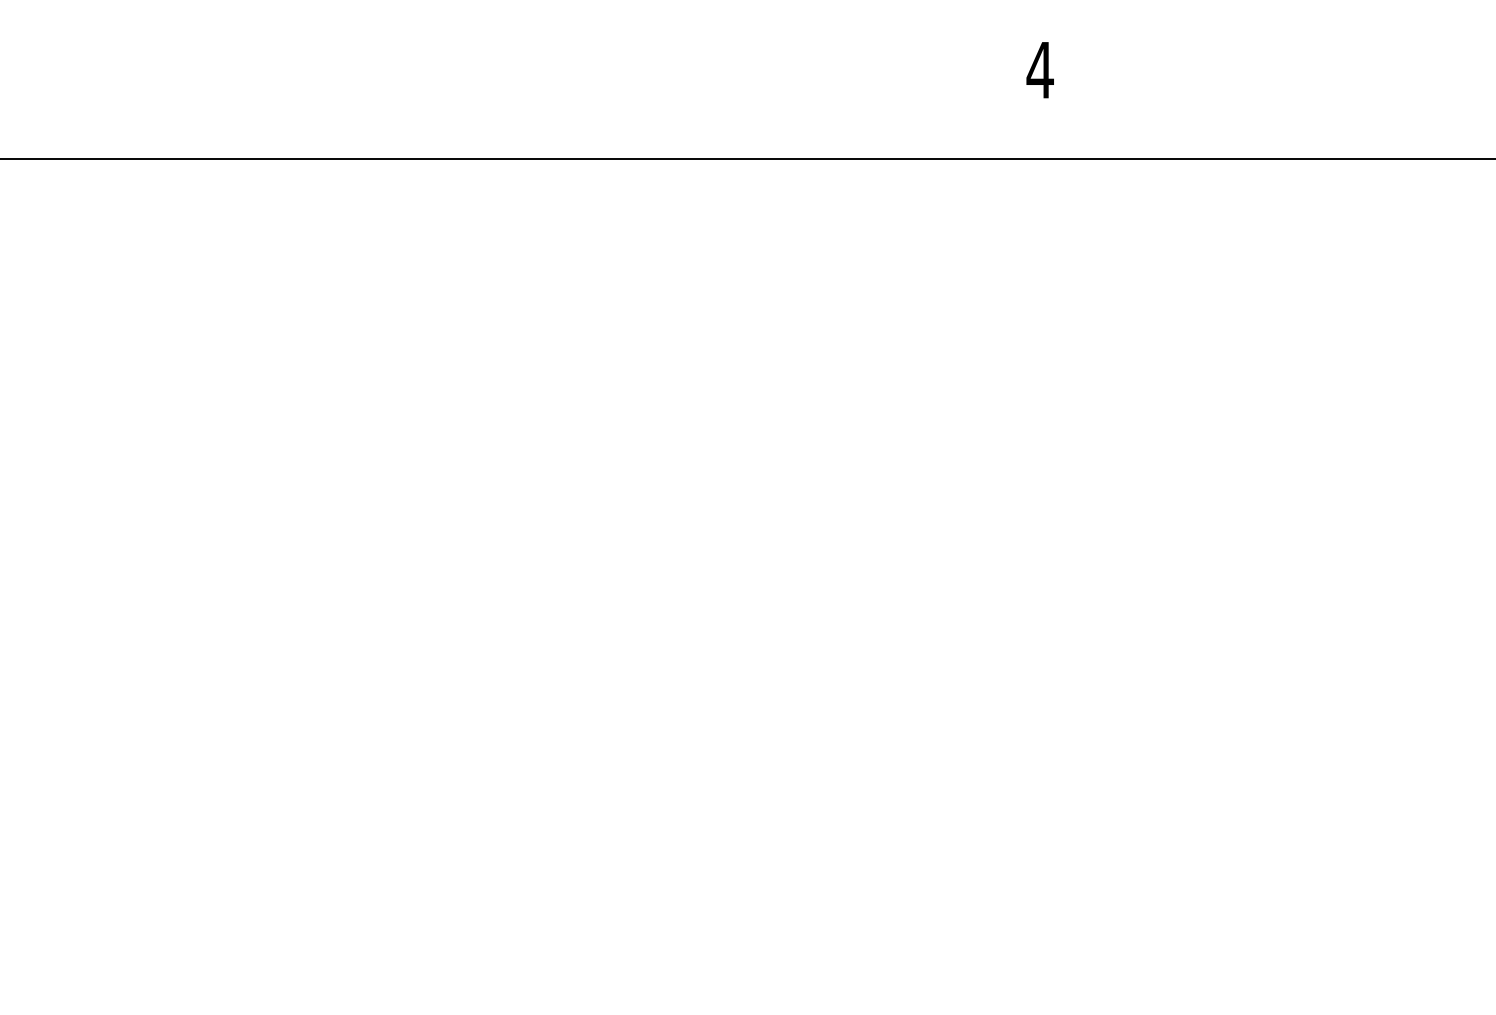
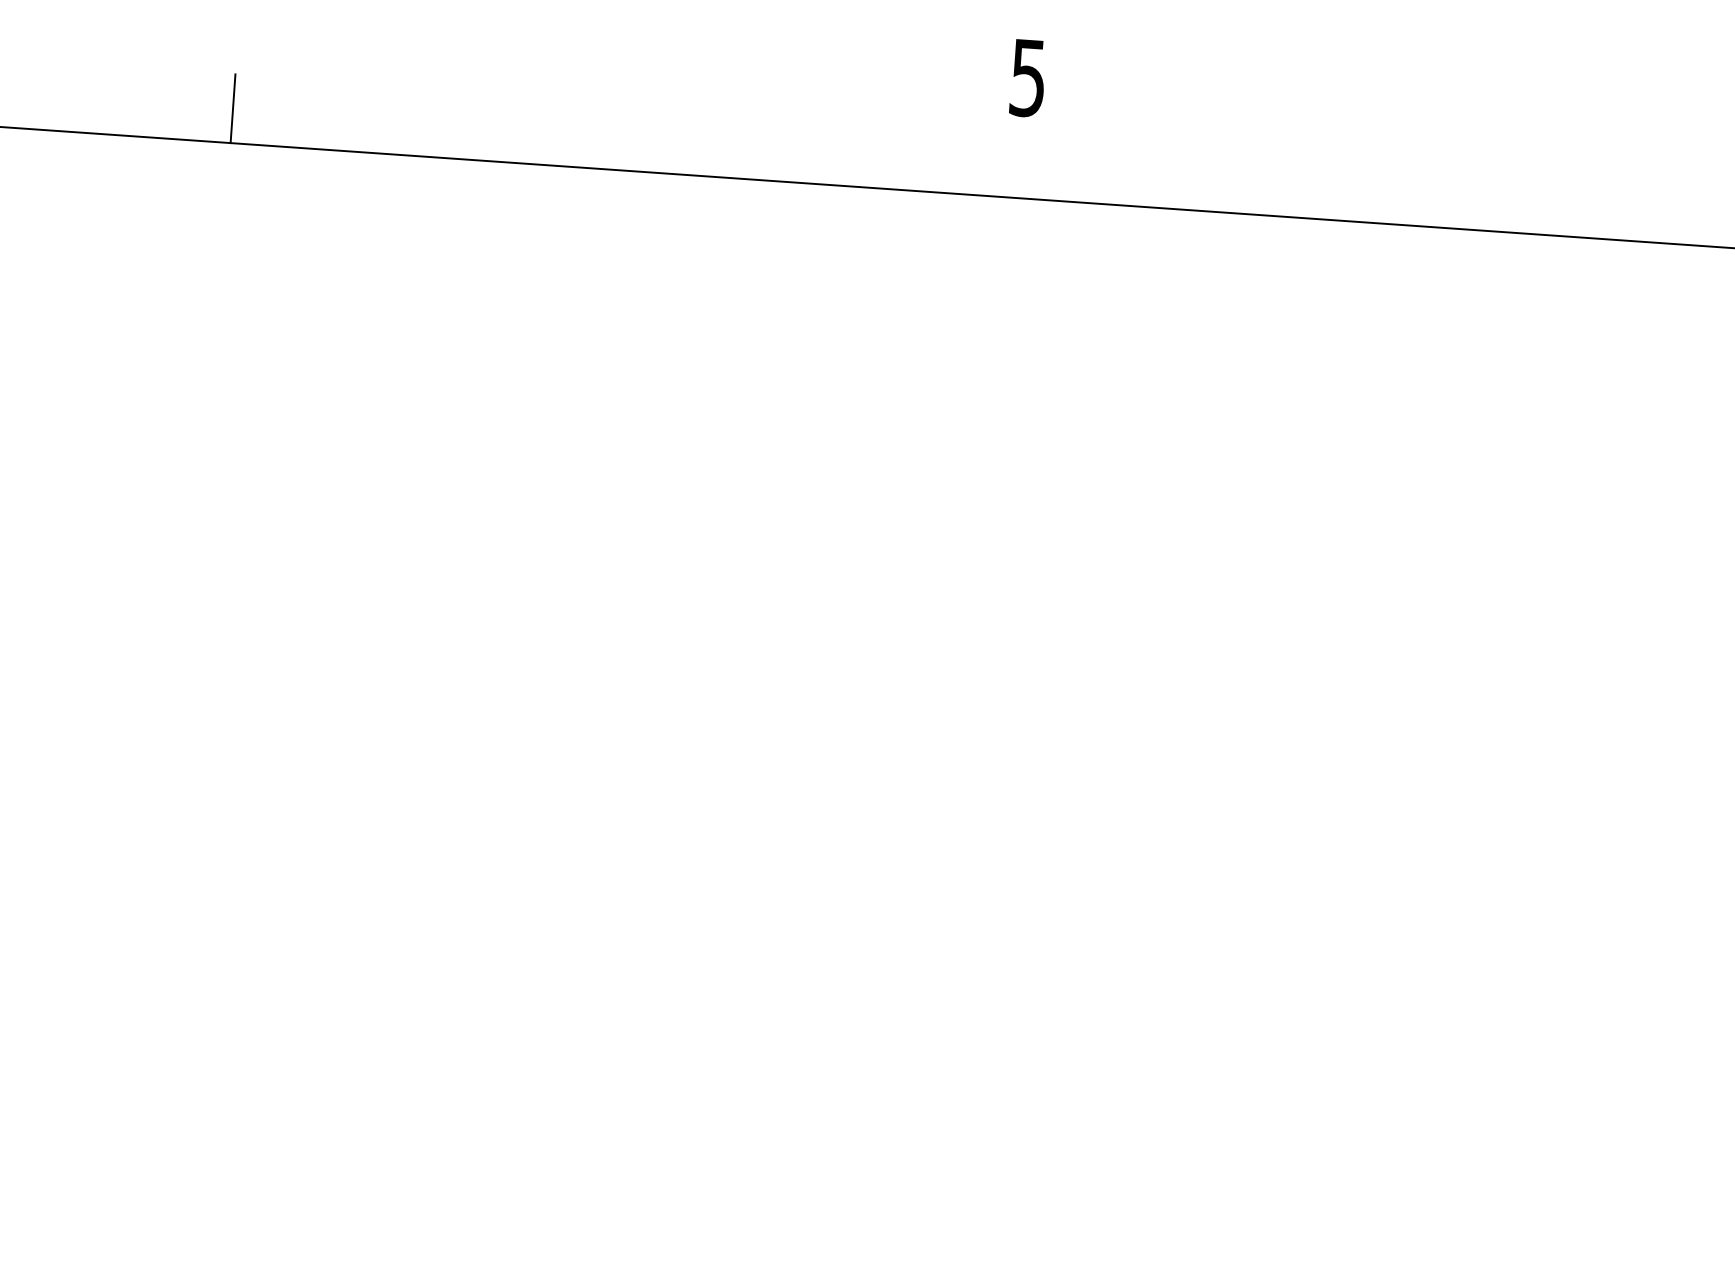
text: (1039, 70) -> (1027, 78), 4 -> 5
line: (456, 133) -> (233, 108), added

